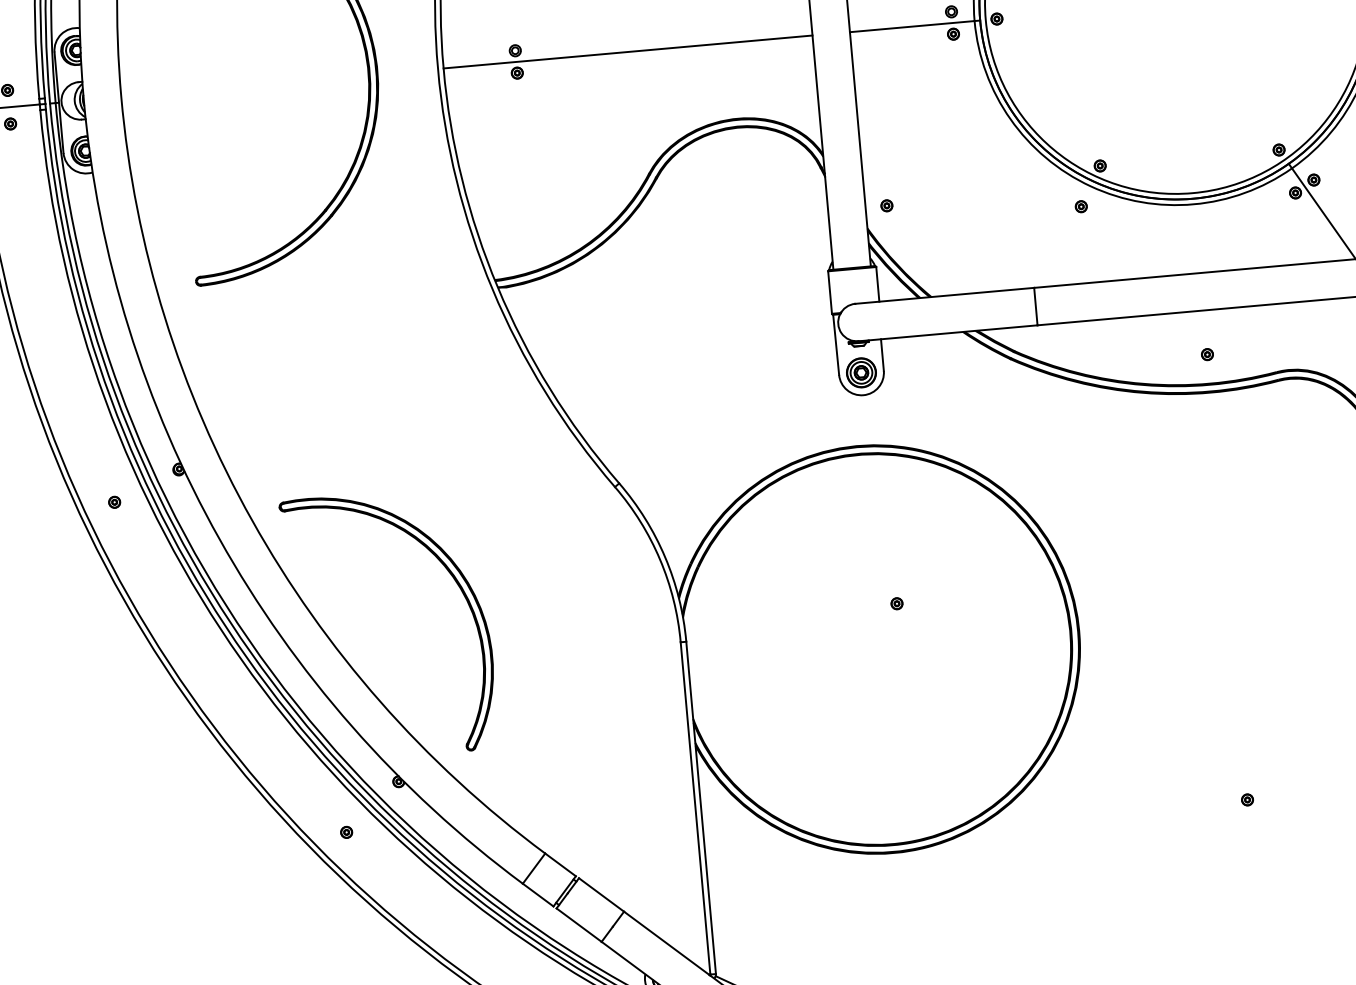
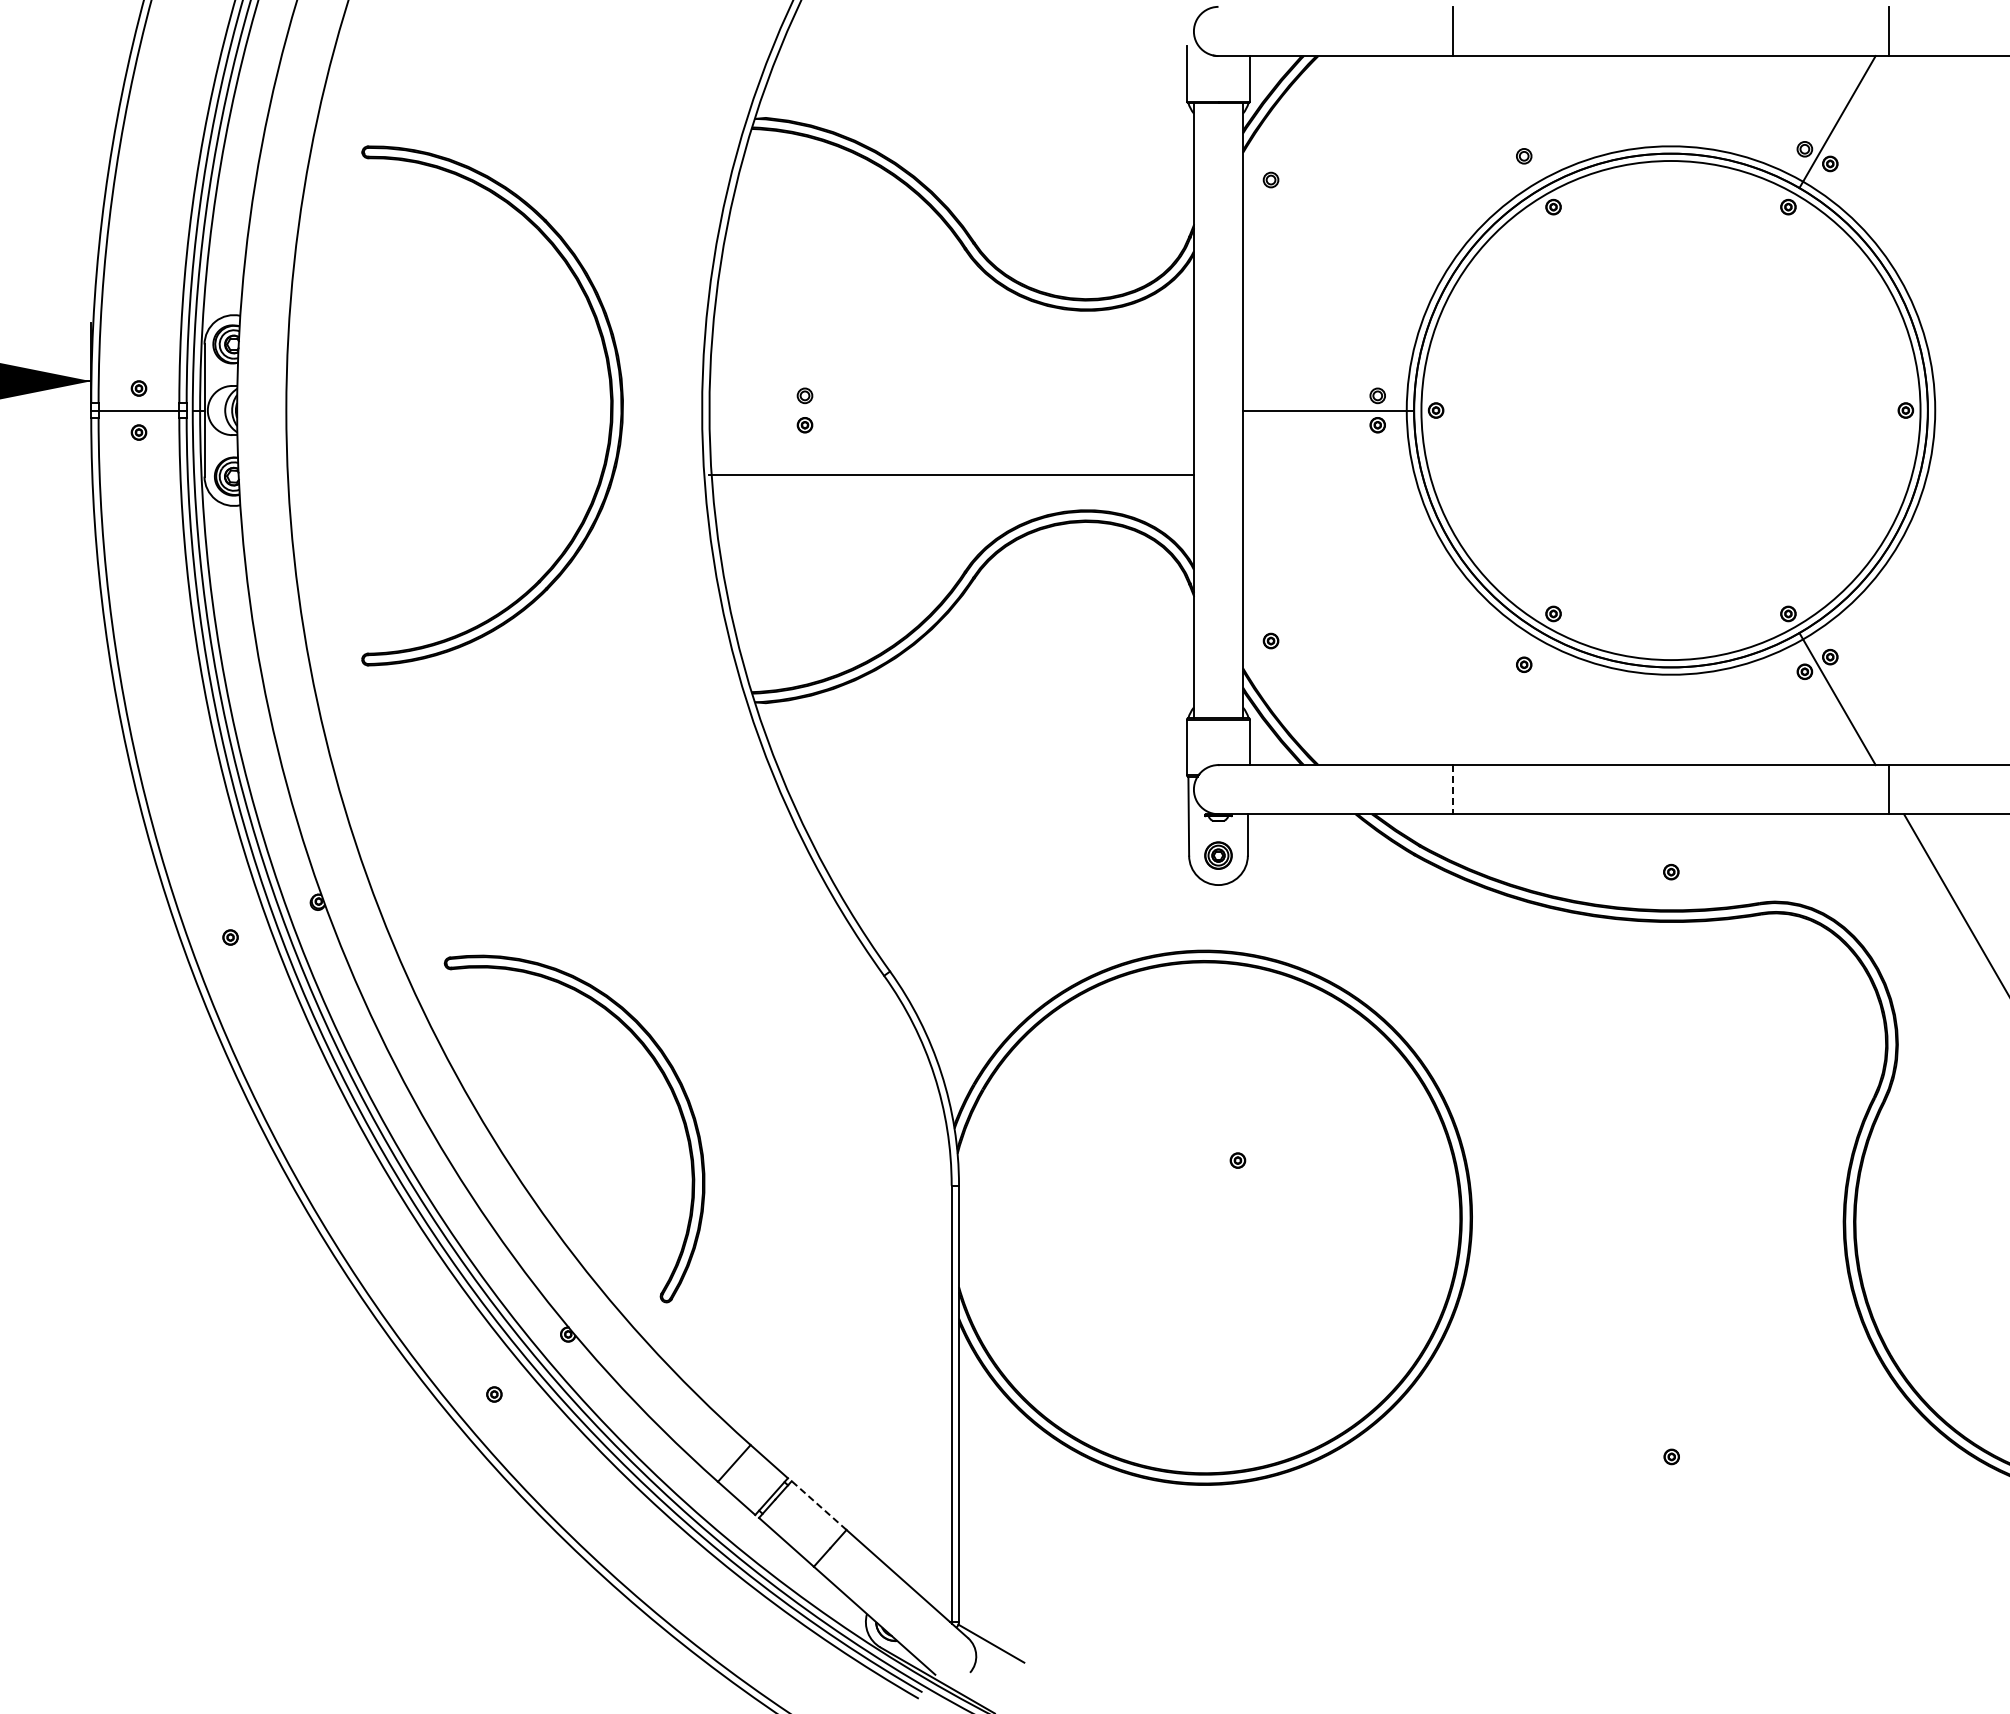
line: (627, 51) -> (951, 474), moved
line: (1035, 306) -> (1453, 789), solid -> dashed
part: (861, 372) -> (1218, 855), size x0.7
line: (601, 894) -> (819, 1505), solid -> dashed

